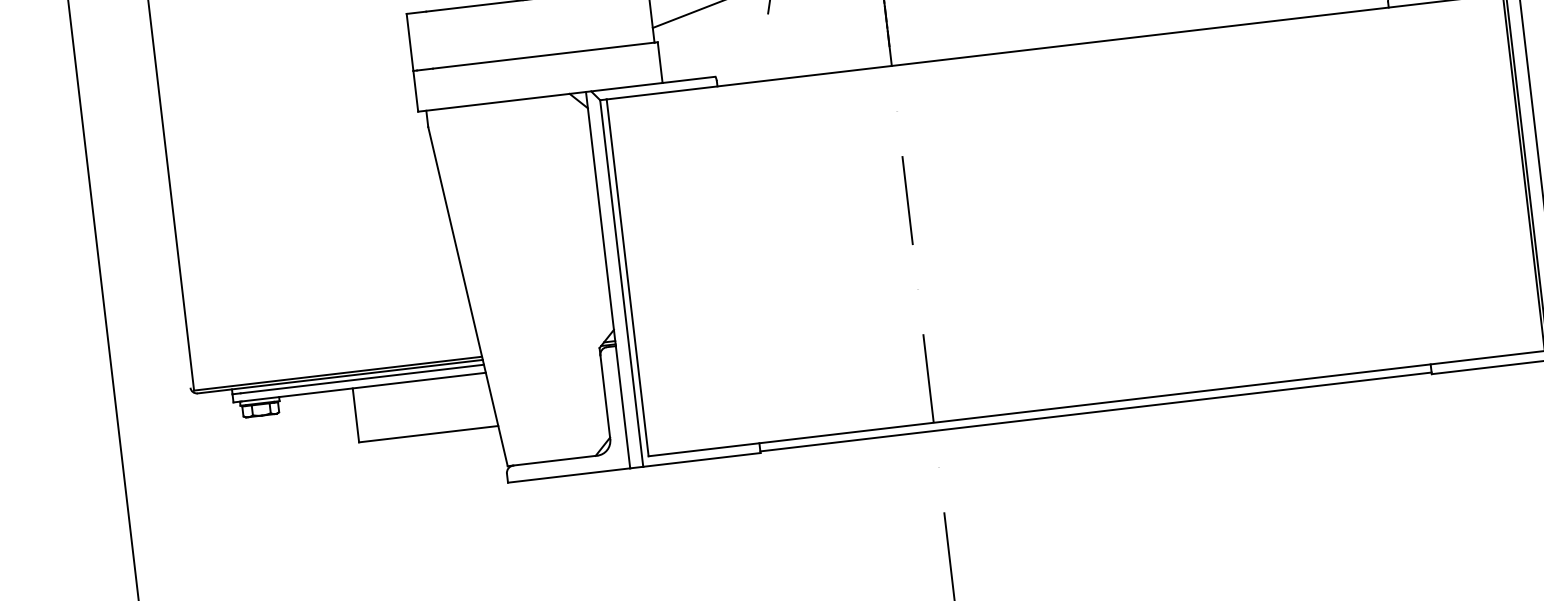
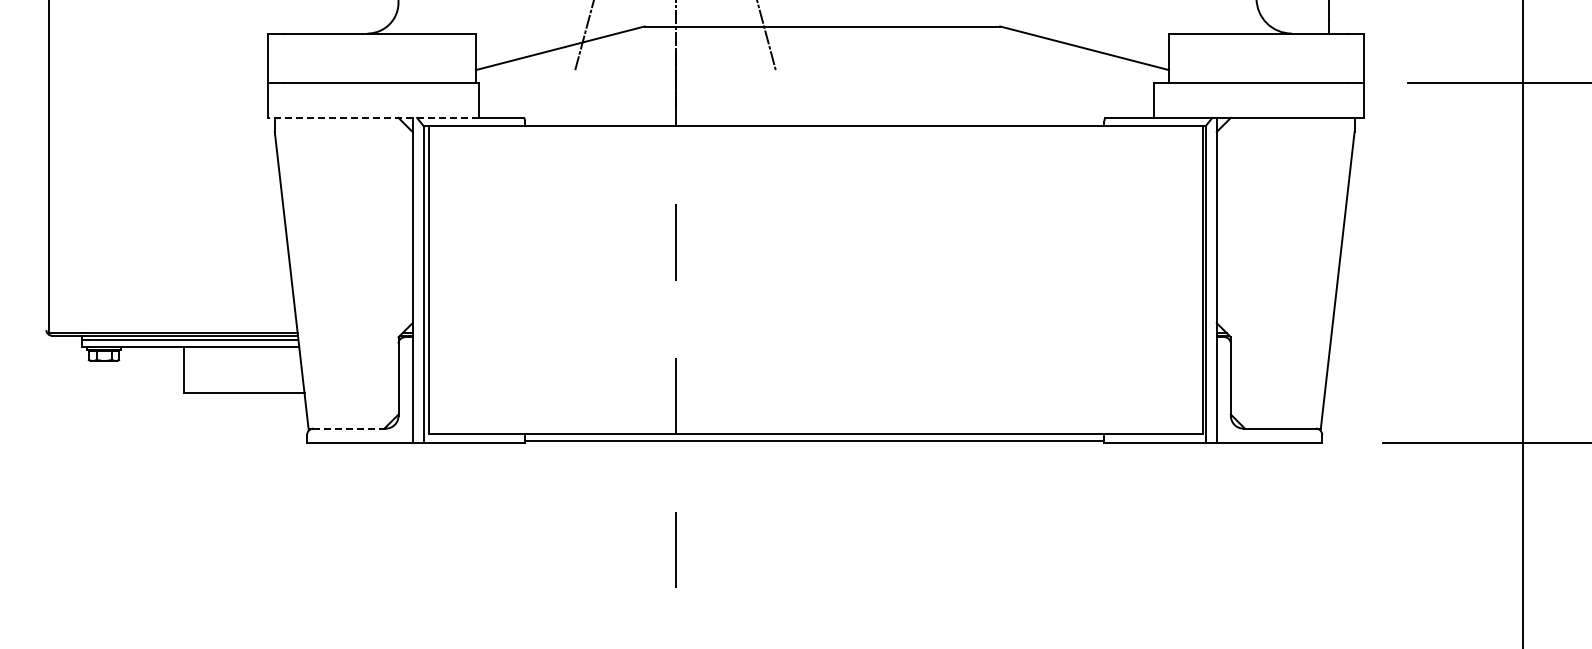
line: (539, 96) -> (372, 117), solid -> dashed
line: (556, 460) -> (350, 428), solid -> dashed

